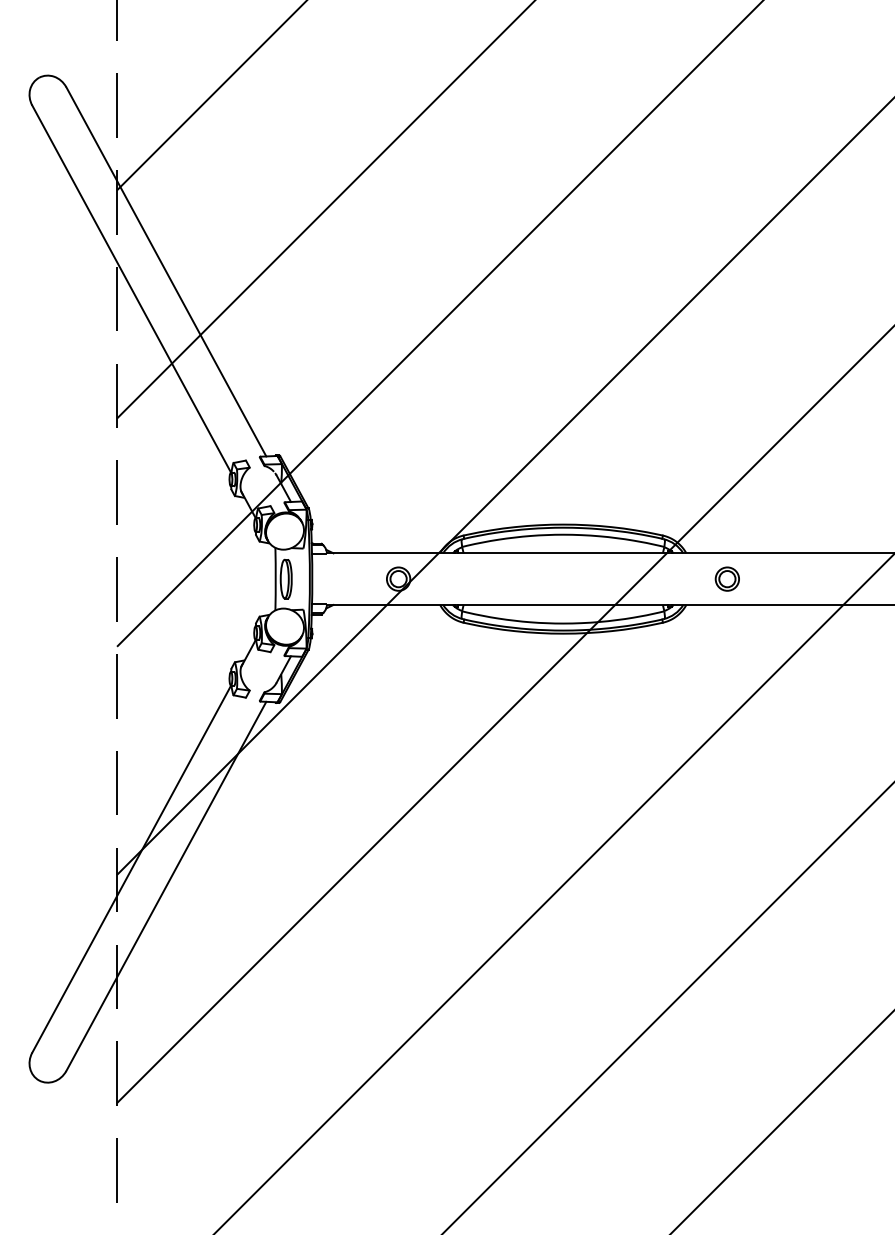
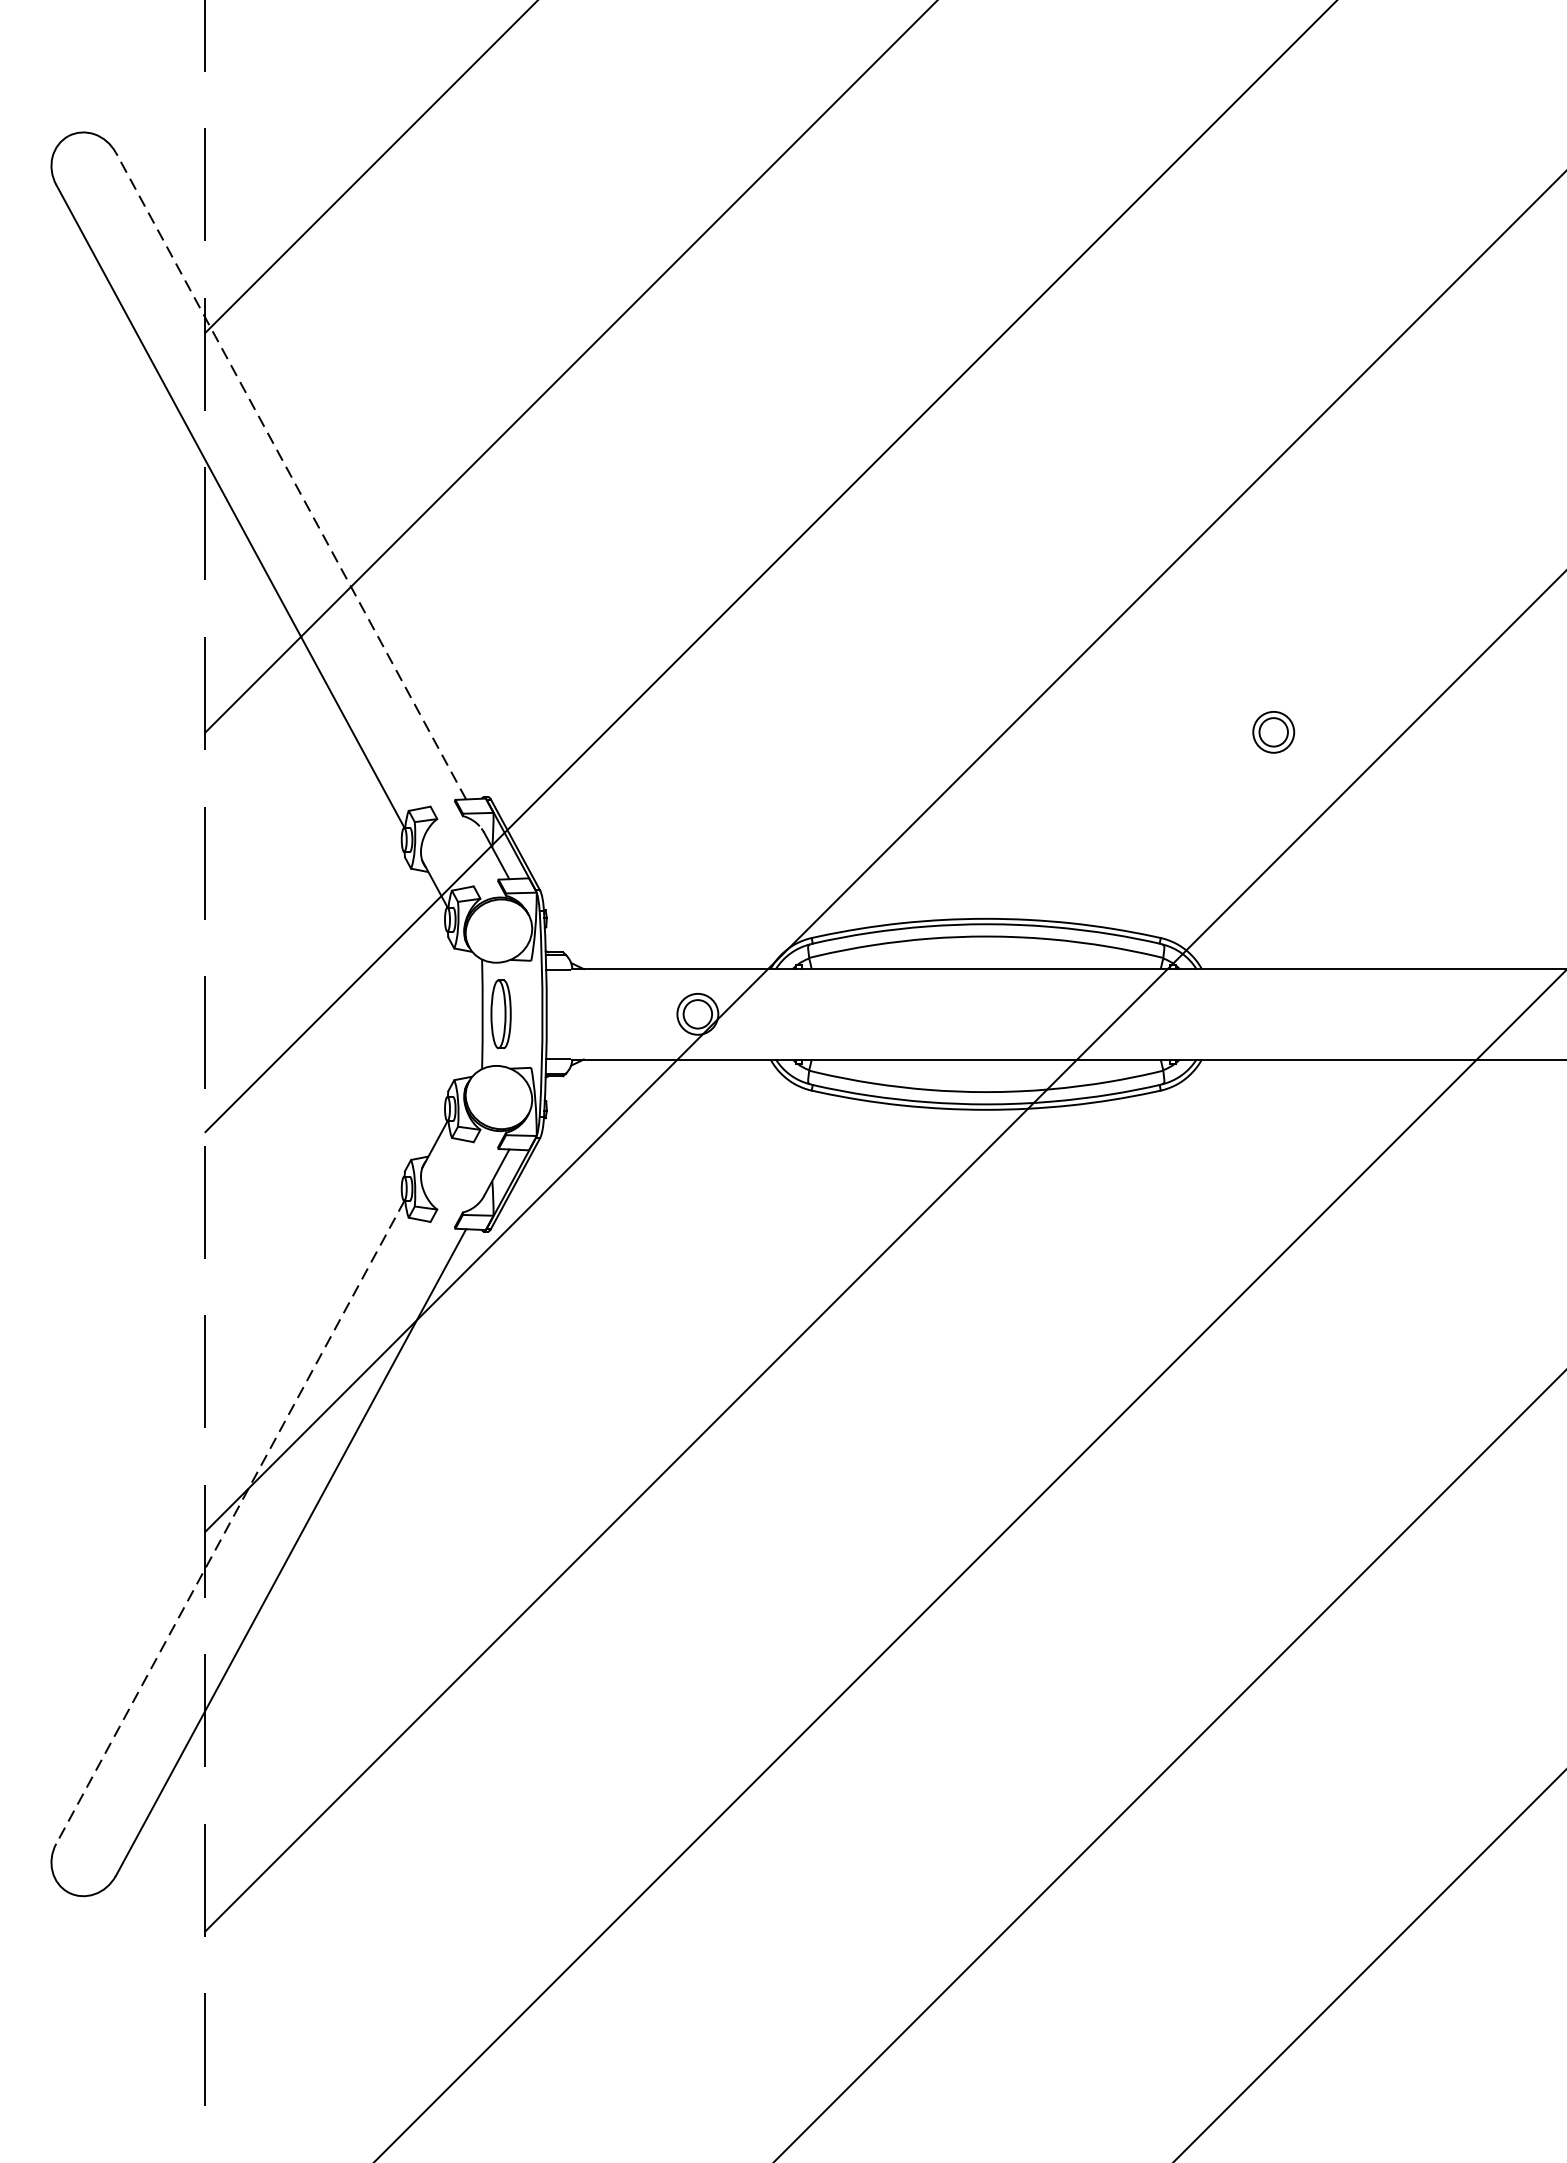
line: (166, 271) -> (291, 475), solid -> dashed
part: (726, 578) -> (1272, 731), moved
line: (131, 869) -> (230, 1522), solid -> dashed

